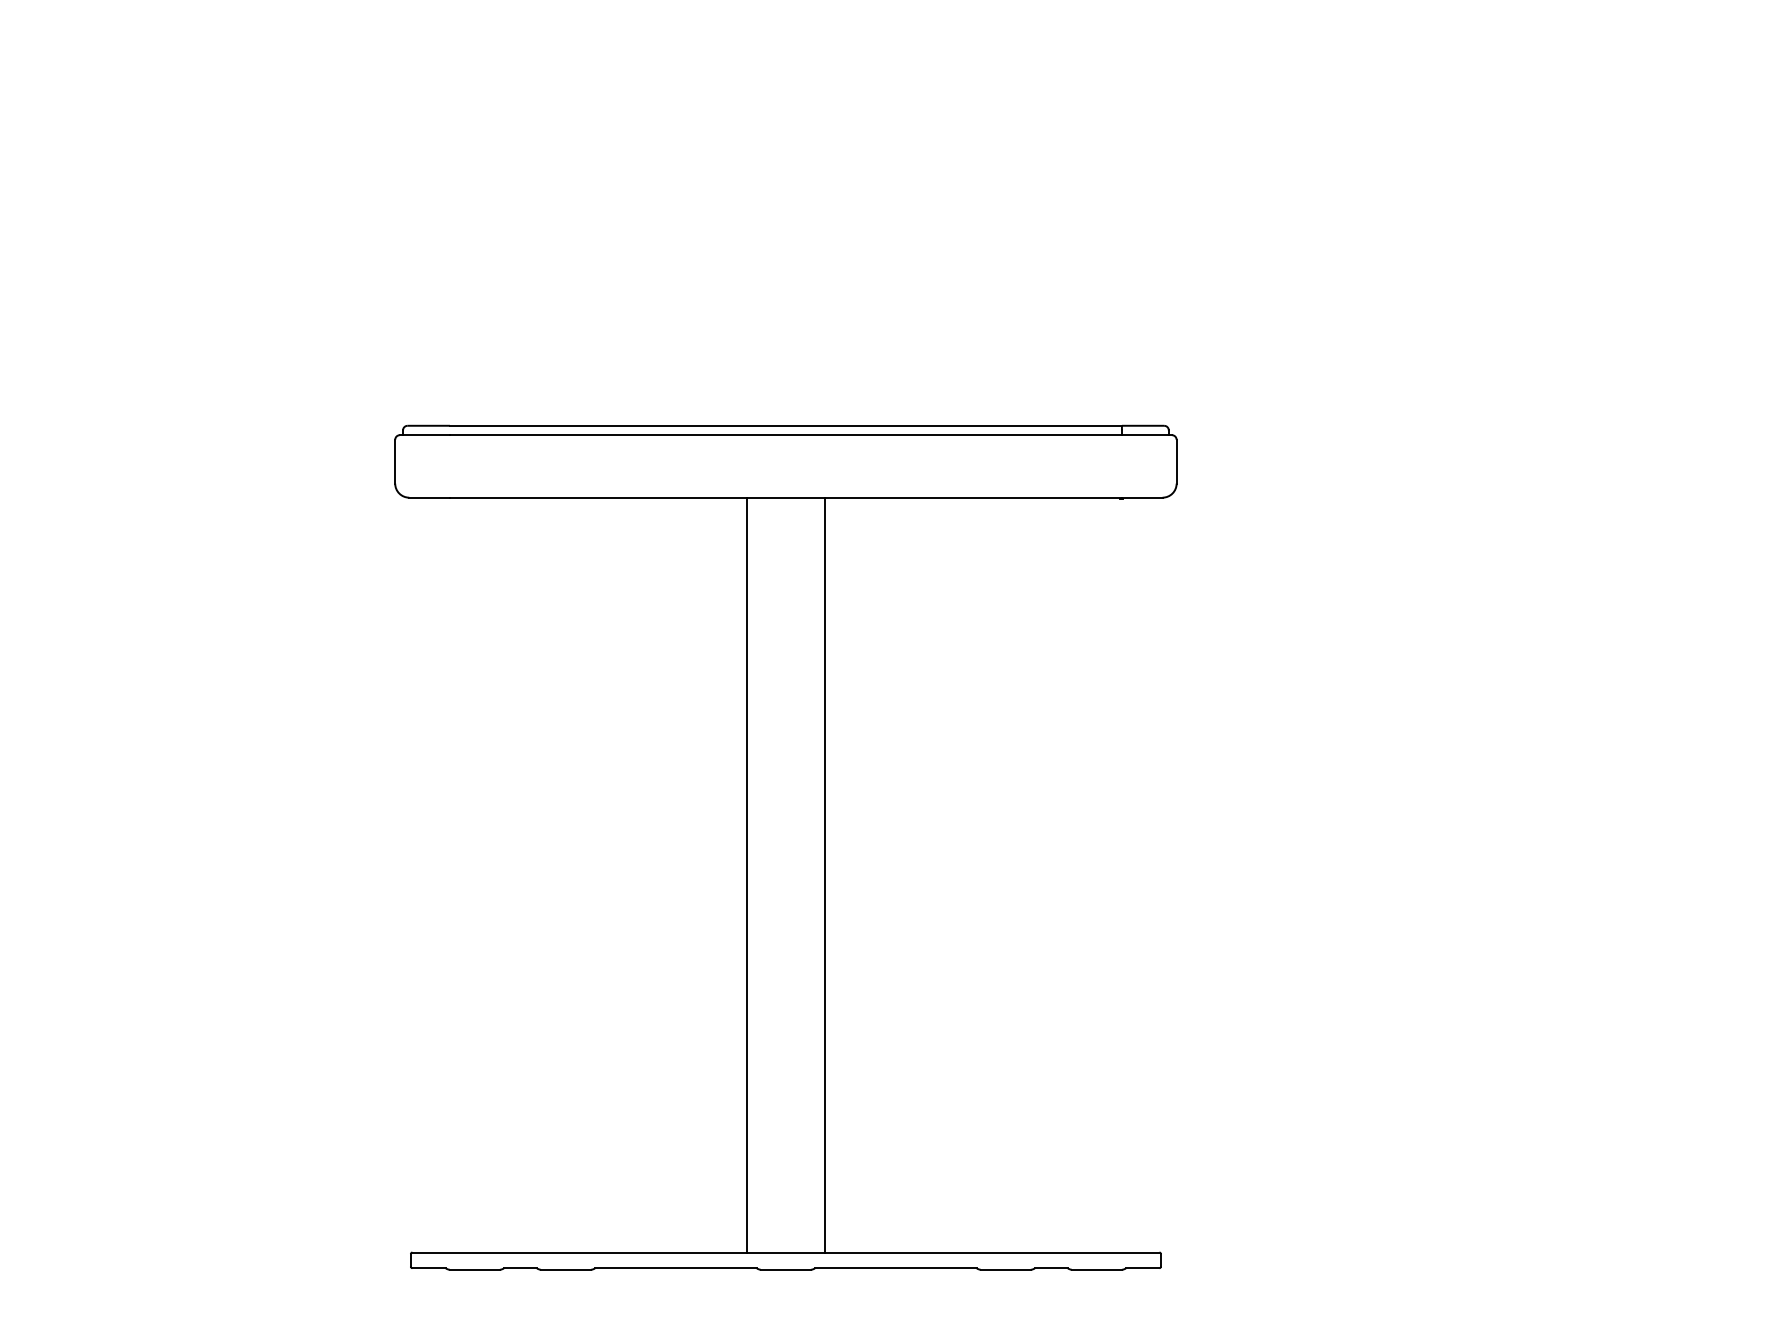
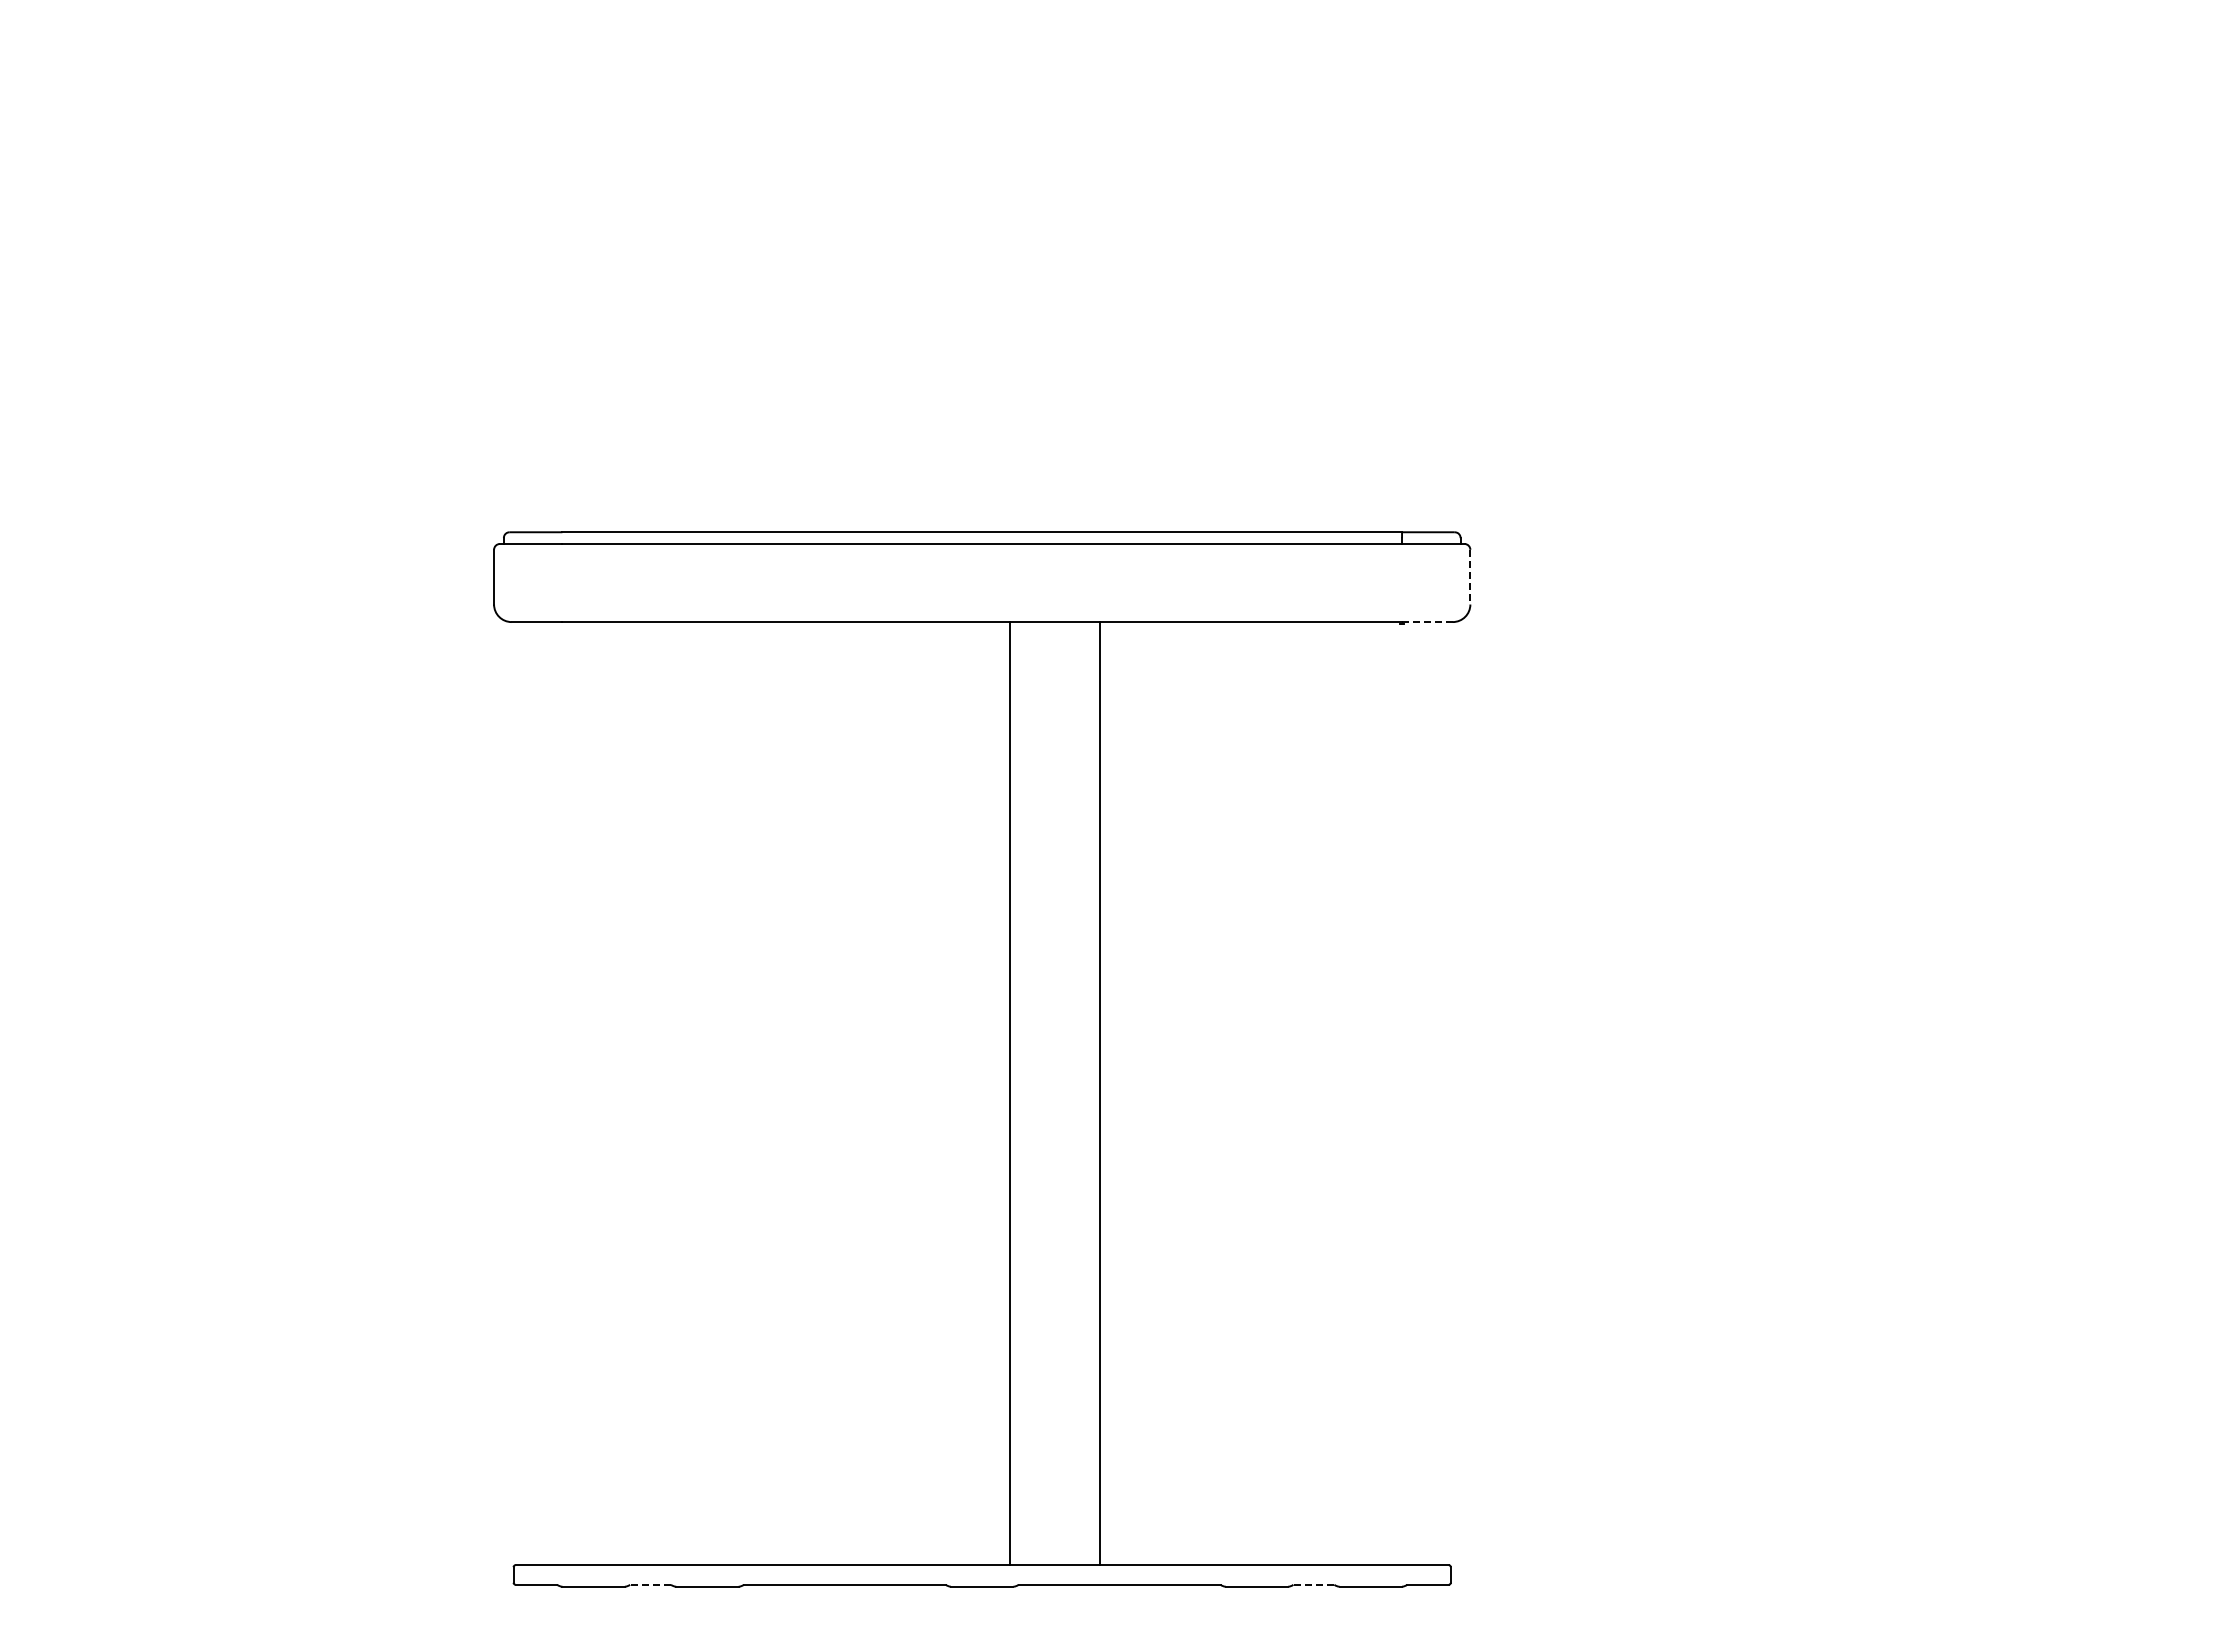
line: (1176, 462) -> (1470, 577), solid -> dashed
line: (1141, 498) -> (1426, 622), solid -> dashed
line: (746, 875) -> (1010, 1093), moved
line: (825, 875) -> (1100, 1093), moved
line: (520, 1268) -> (650, 1584), solid -> dashed
line: (1051, 1268) -> (1313, 1584), solid -> dashed

